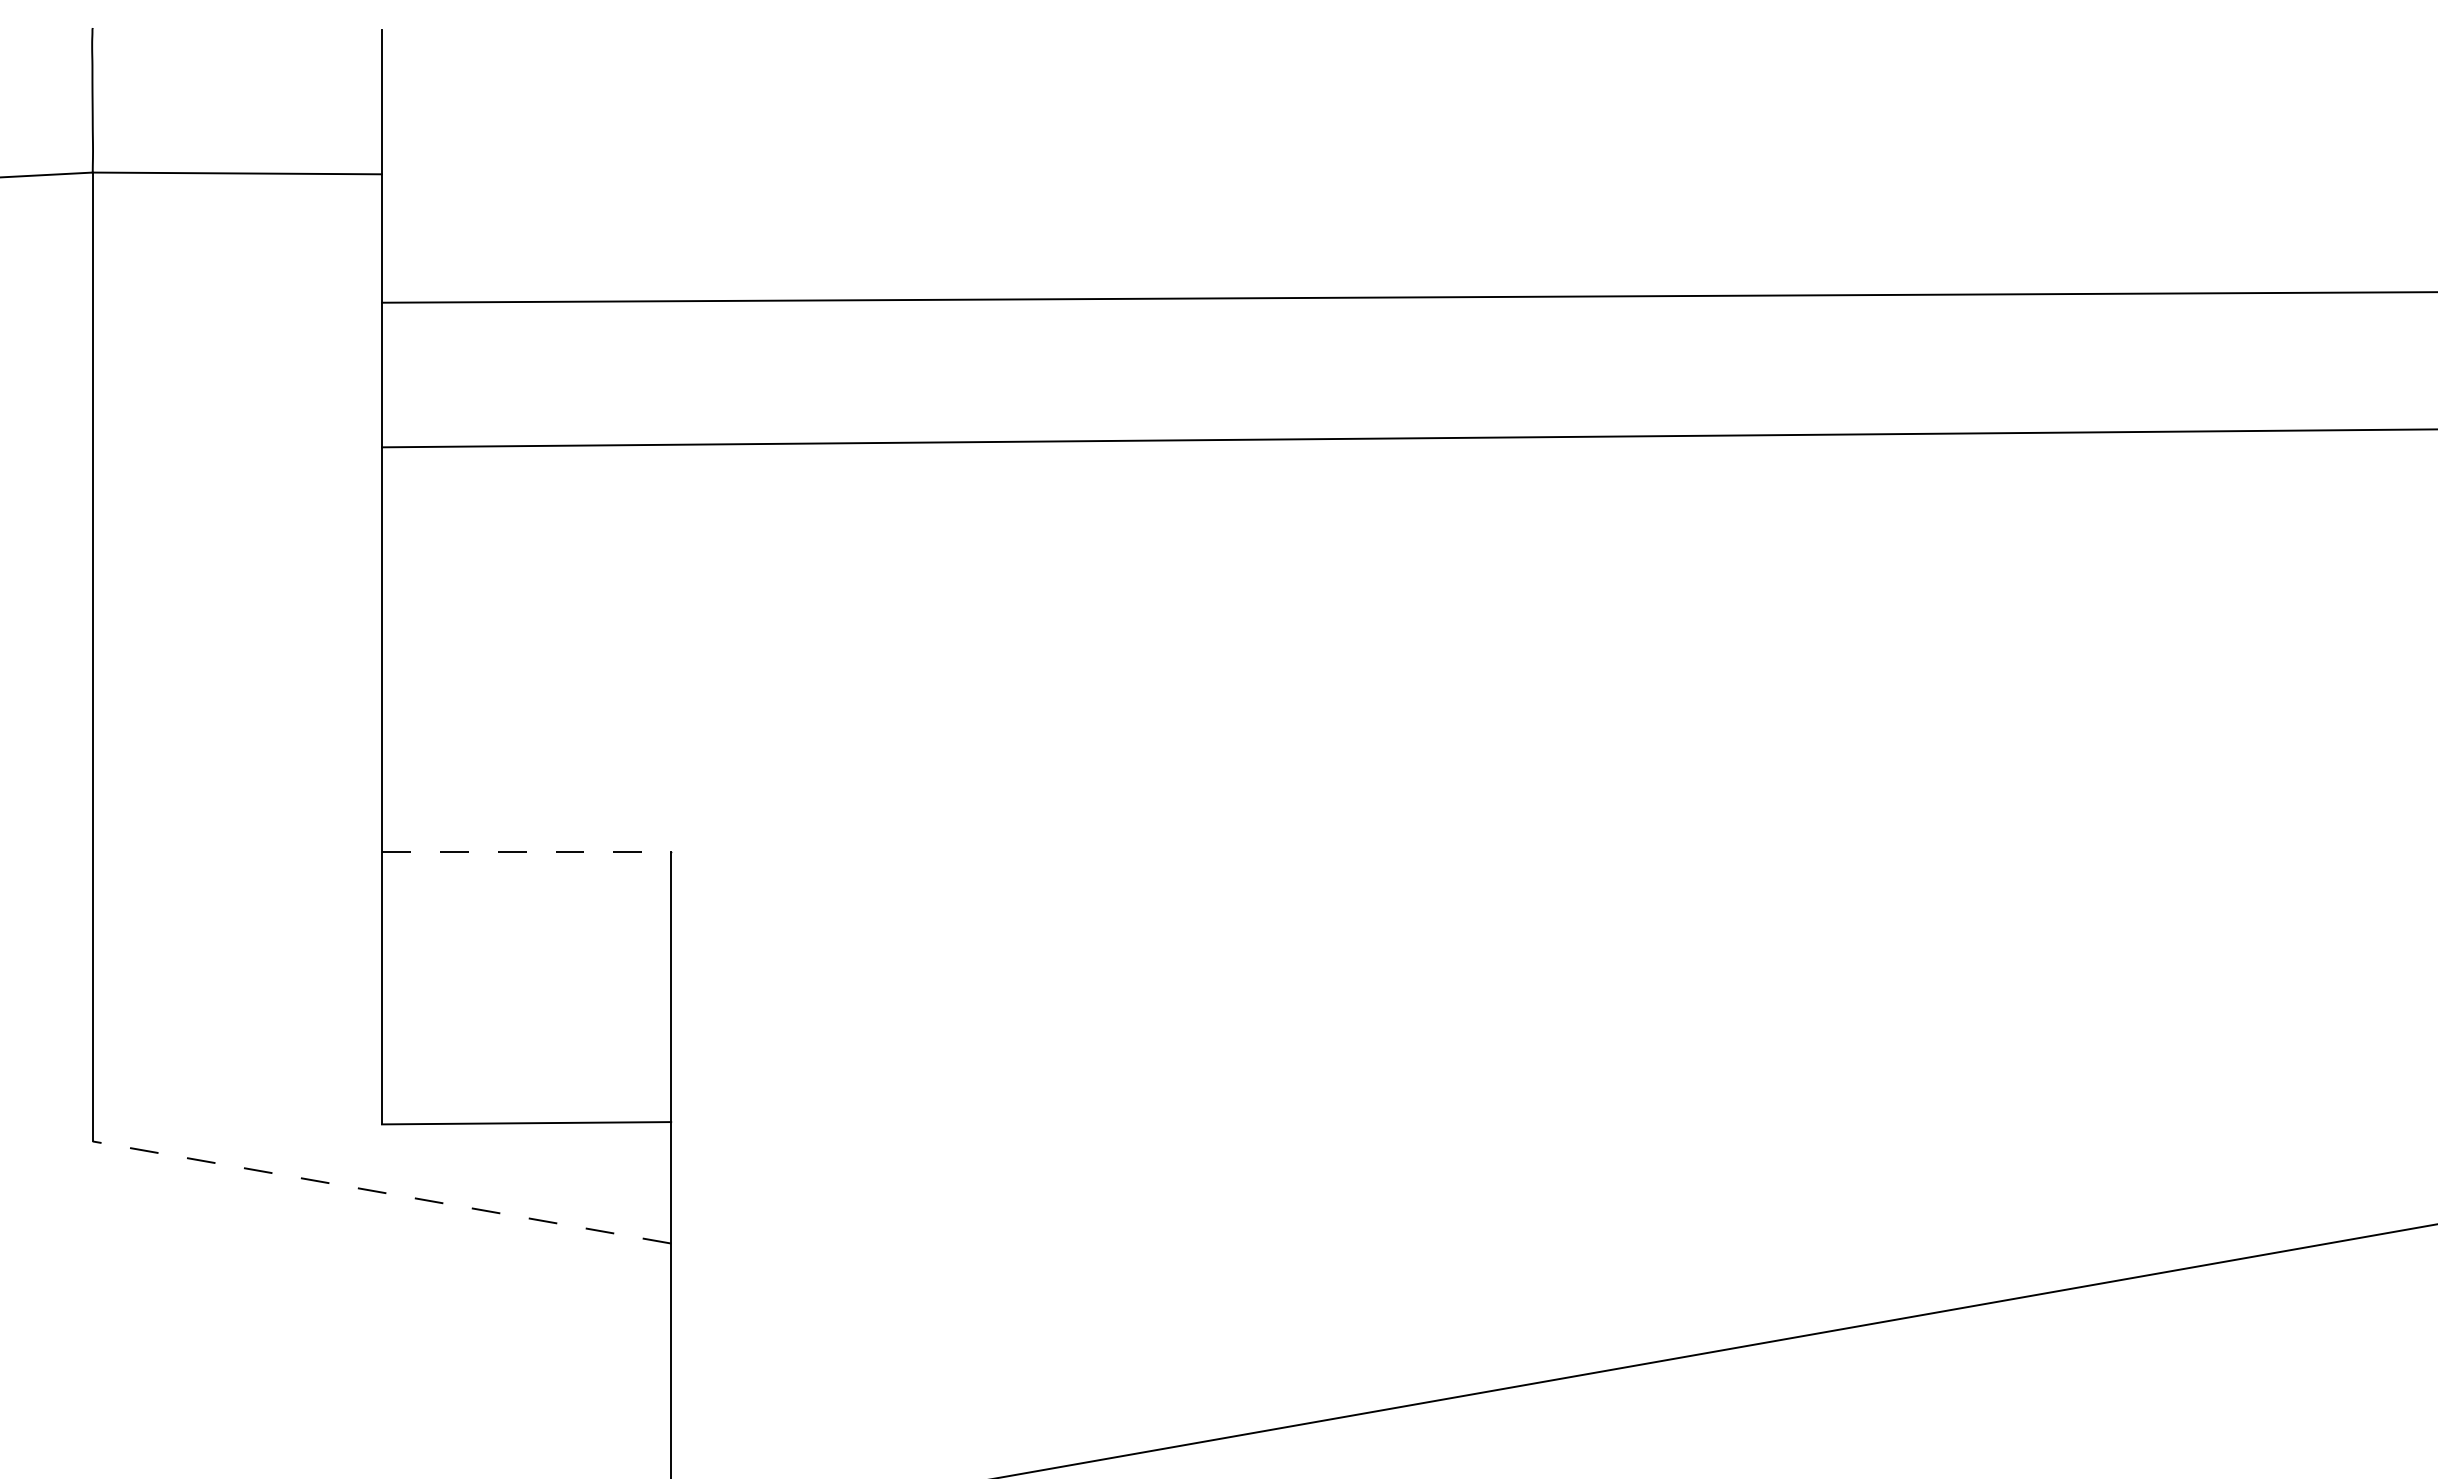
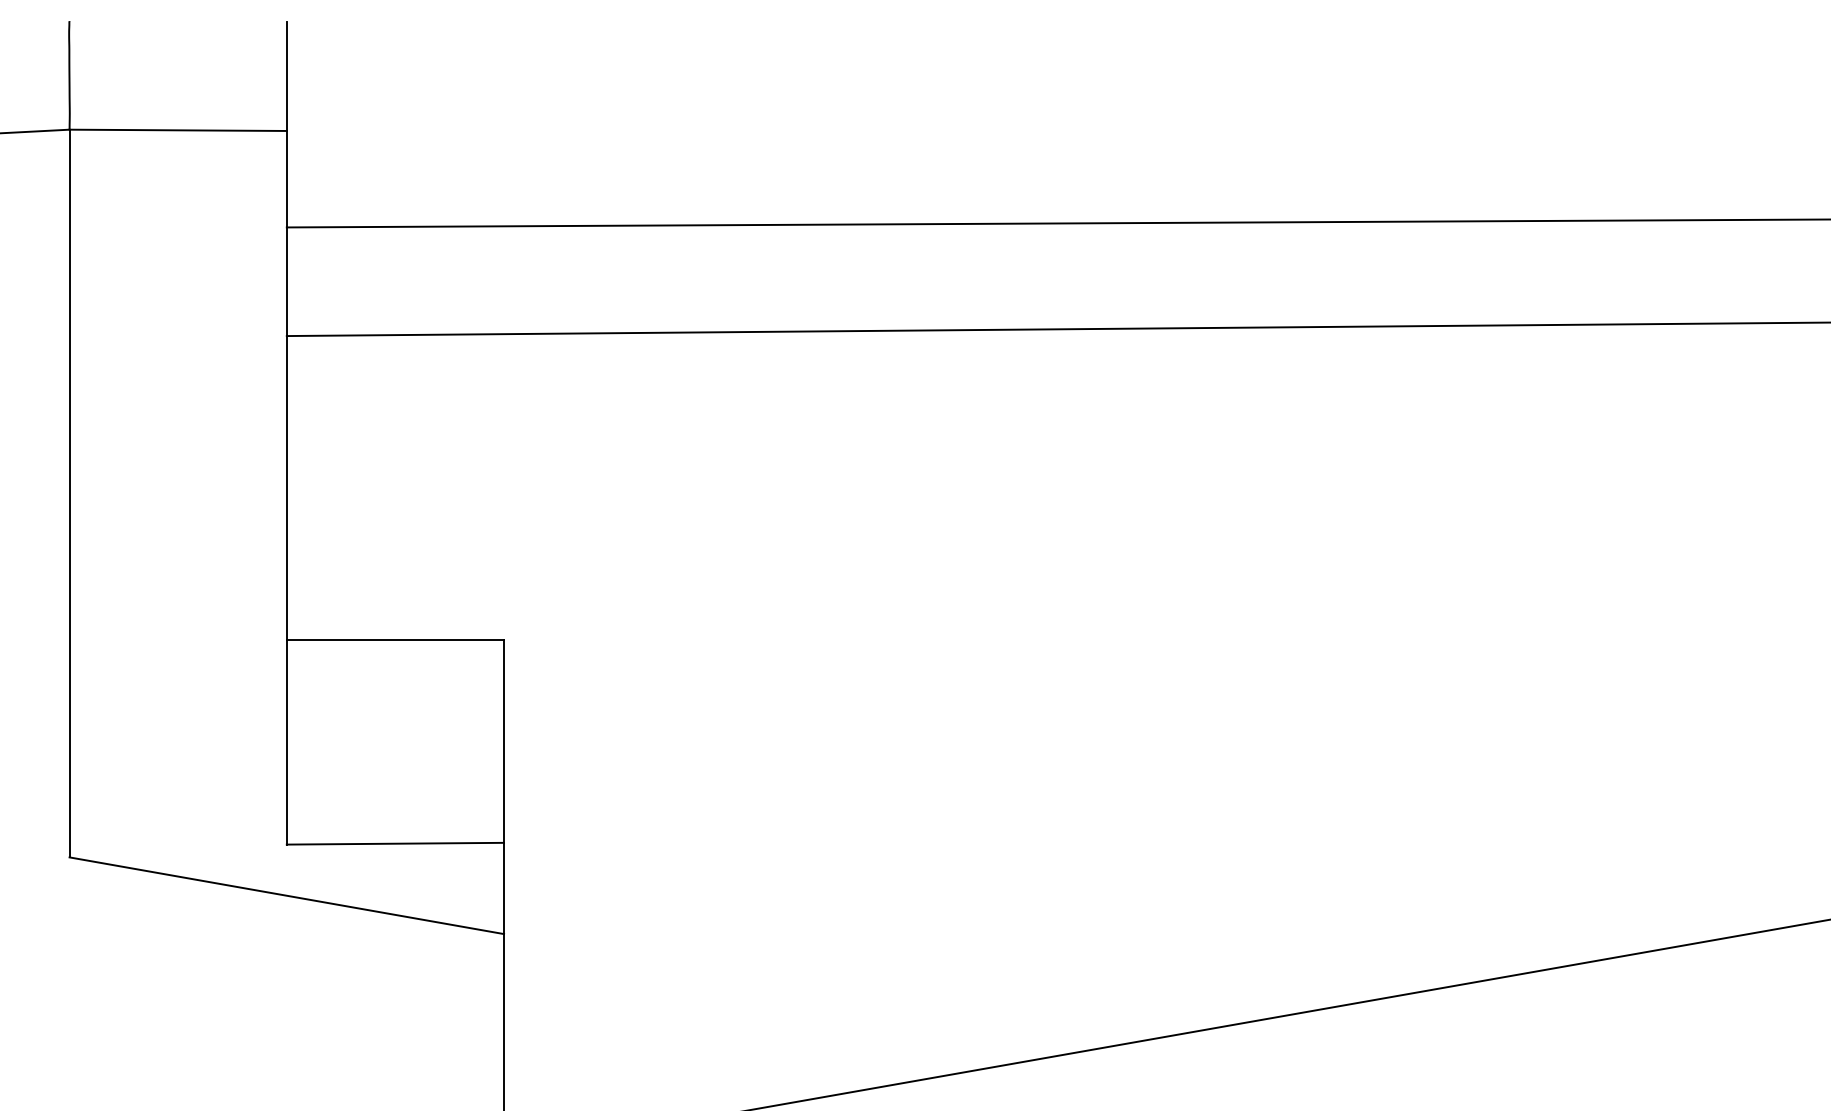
line: (526, 852) -> (395, 640), dashed -> solid
line: (381, 1192) -> (286, 895), dashed -> solid

